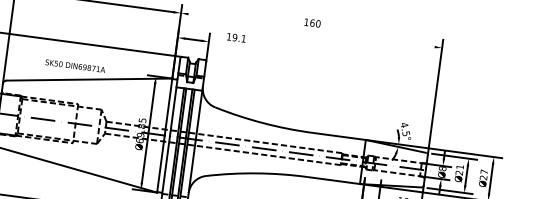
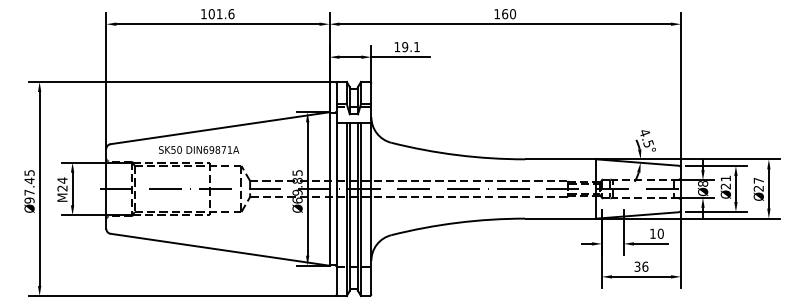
line: (310, 30) -> (504, 24), added
line: (230, 44) -> (400, 57), added
text: (75, 65) -> (199, 149), moved

